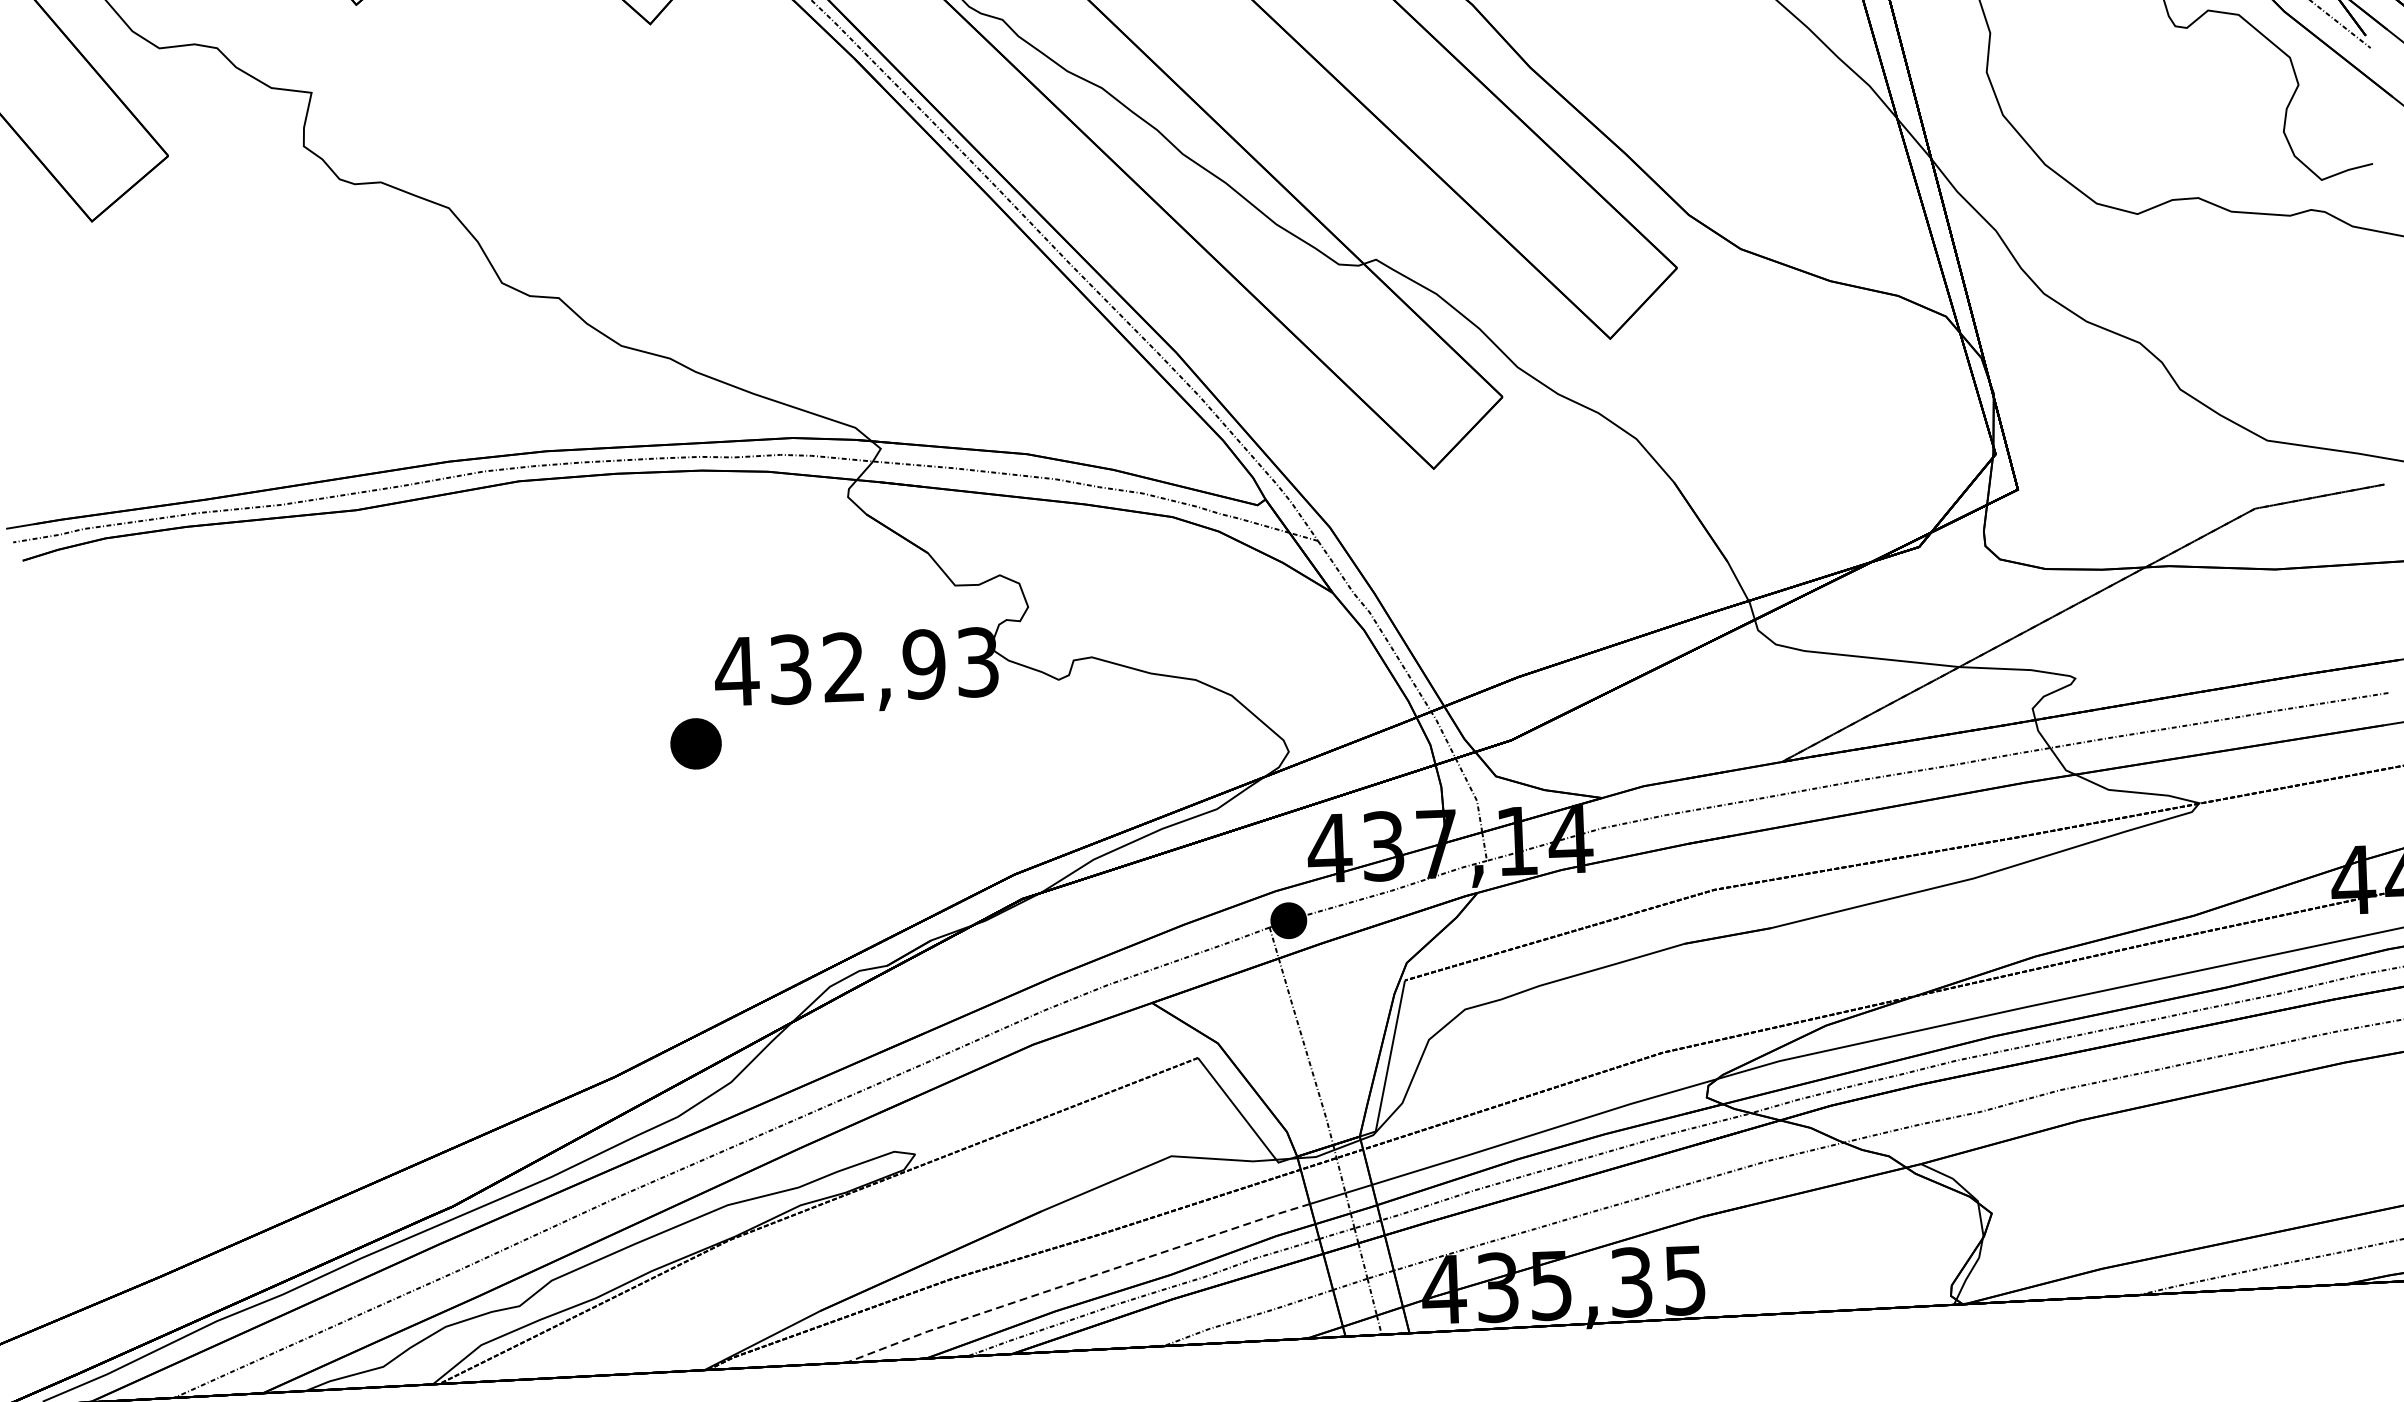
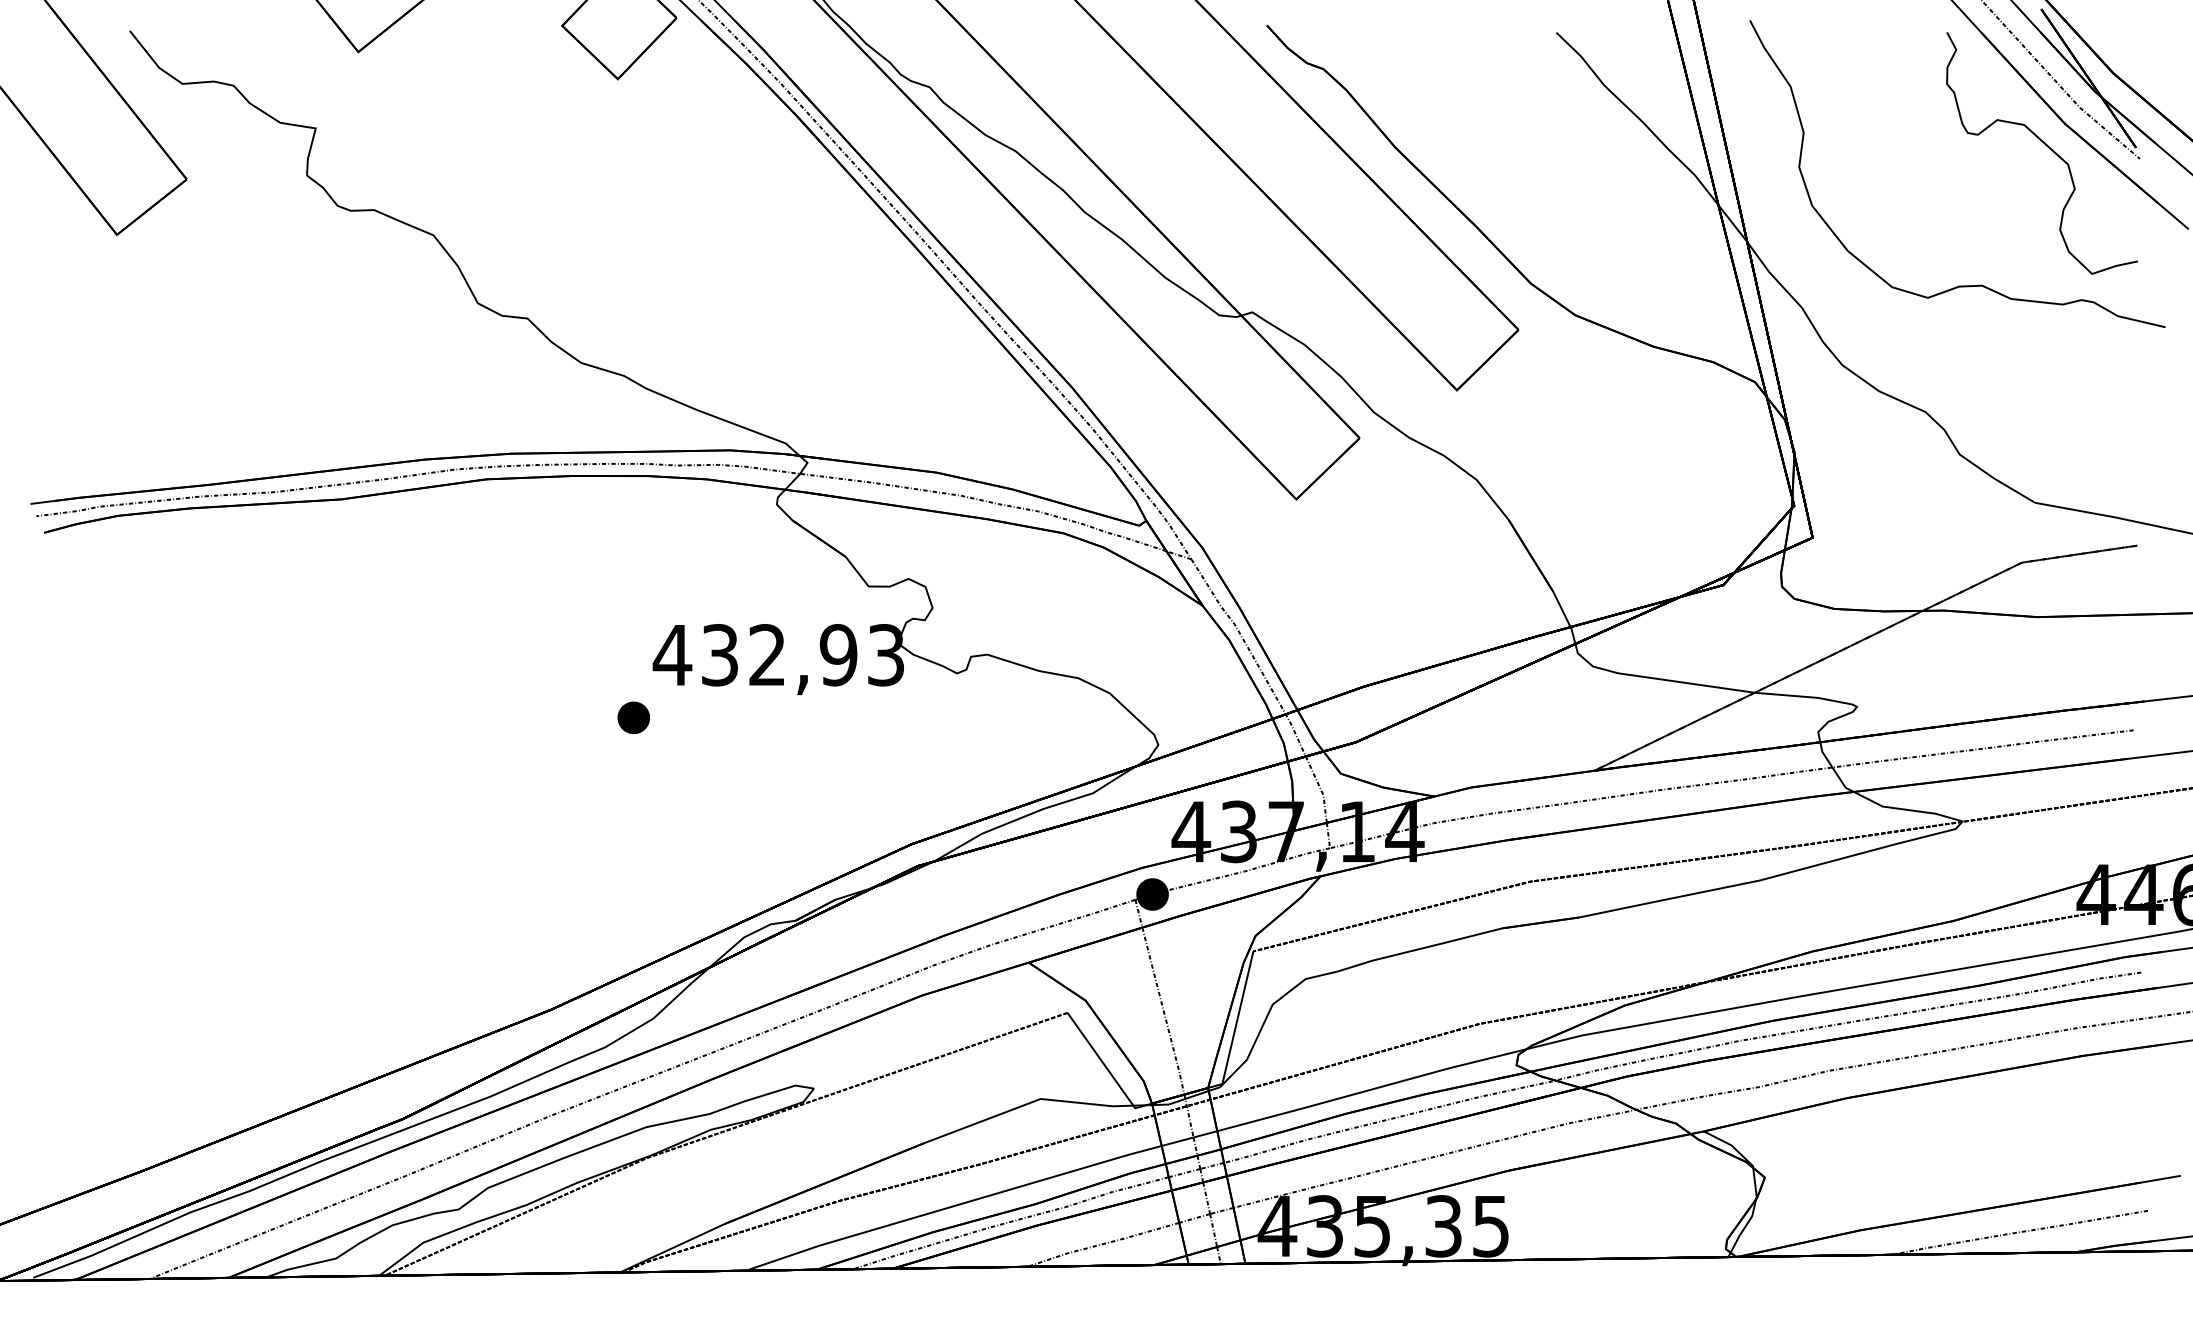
part: (695, 743) -> (633, 717), size x0.71
line: (1077, 1281) -> (953, 1206), dashed -> solid

